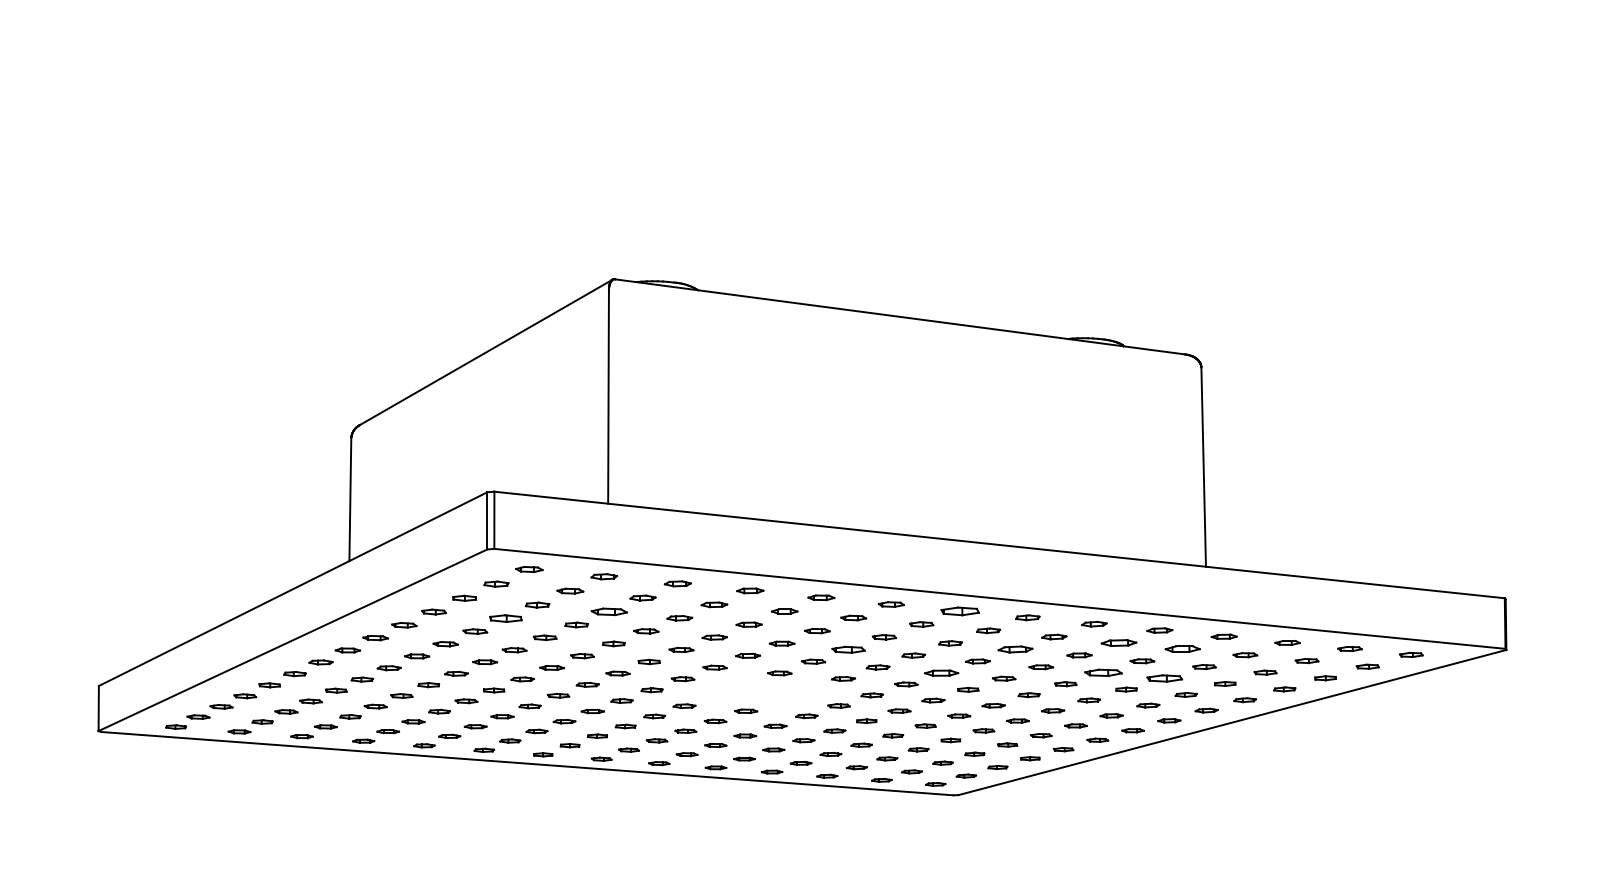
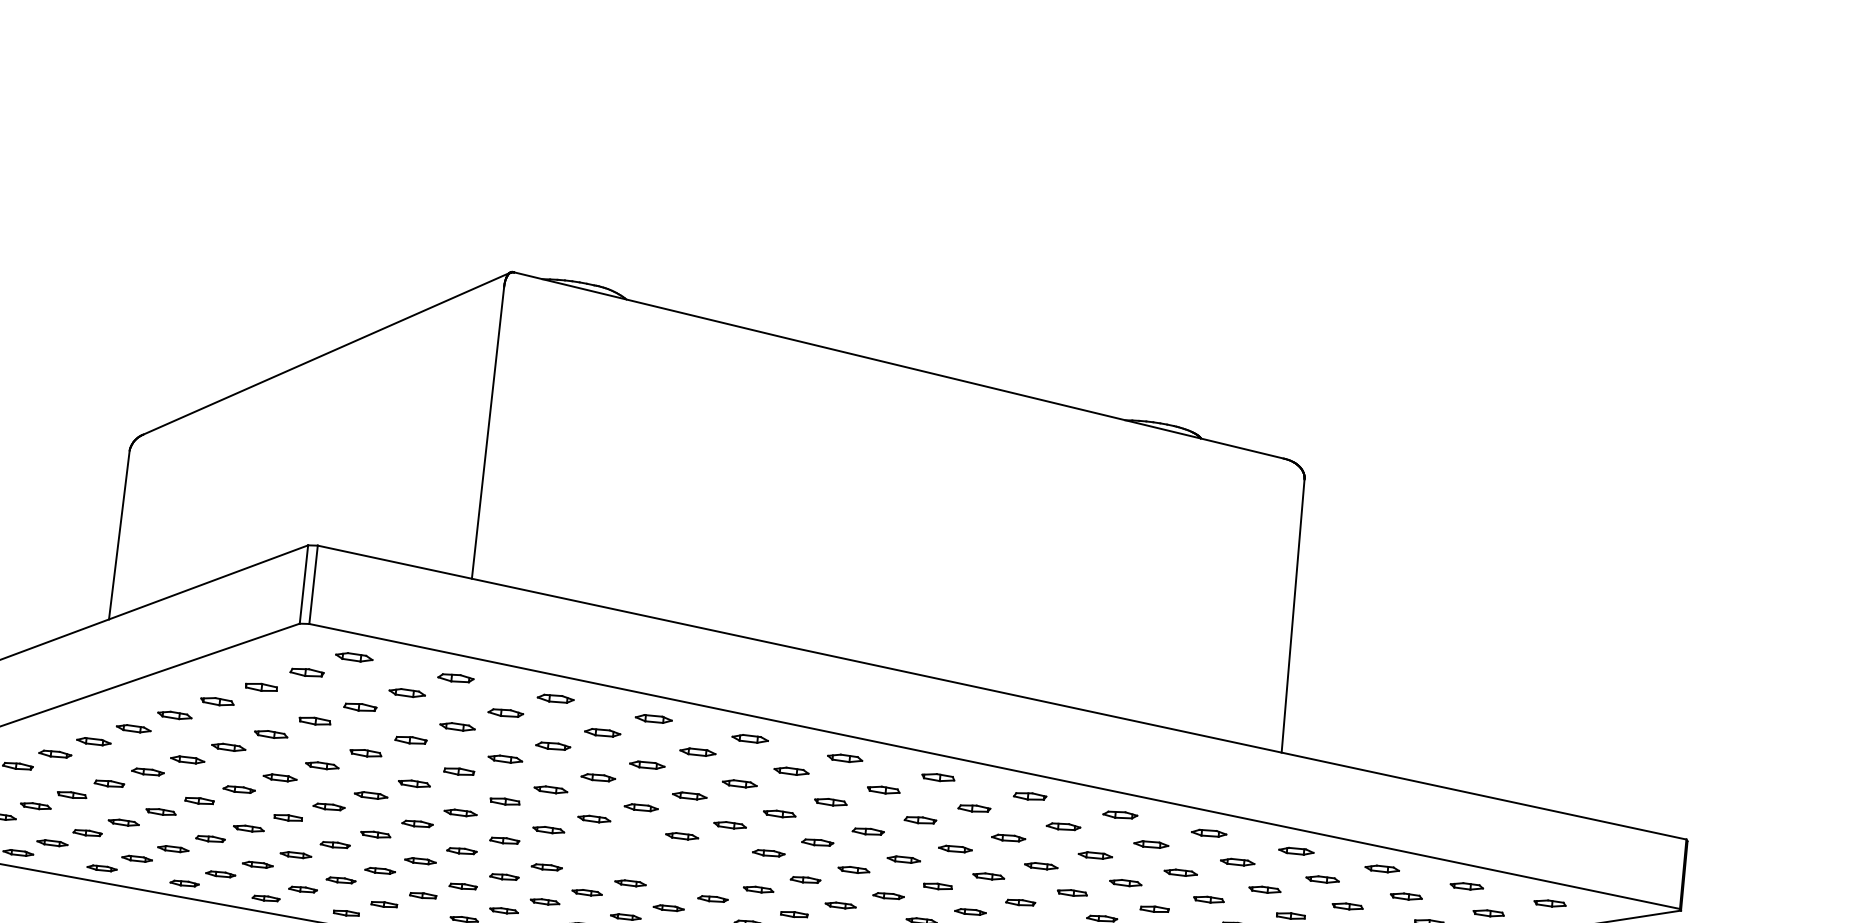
part: (959, 610) -> (937, 776), size x0.62
part: (608, 611) -> (456, 726), size x0.71
part: (505, 618) -> (314, 720), size x0.71
part: (1118, 643) -> (1150, 844), size x0.71
part: (847, 649) -> (778, 813), size x0.71
part: (1015, 649) -> (1008, 838), size x0.71
part: (1182, 649) -> (1237, 862), size x0.71
part: (941, 672) -> (903, 858), size x0.71
part: (1103, 672) -> (1125, 882), size x0.62
part: (1164, 678) -> (1208, 899), size x0.62

